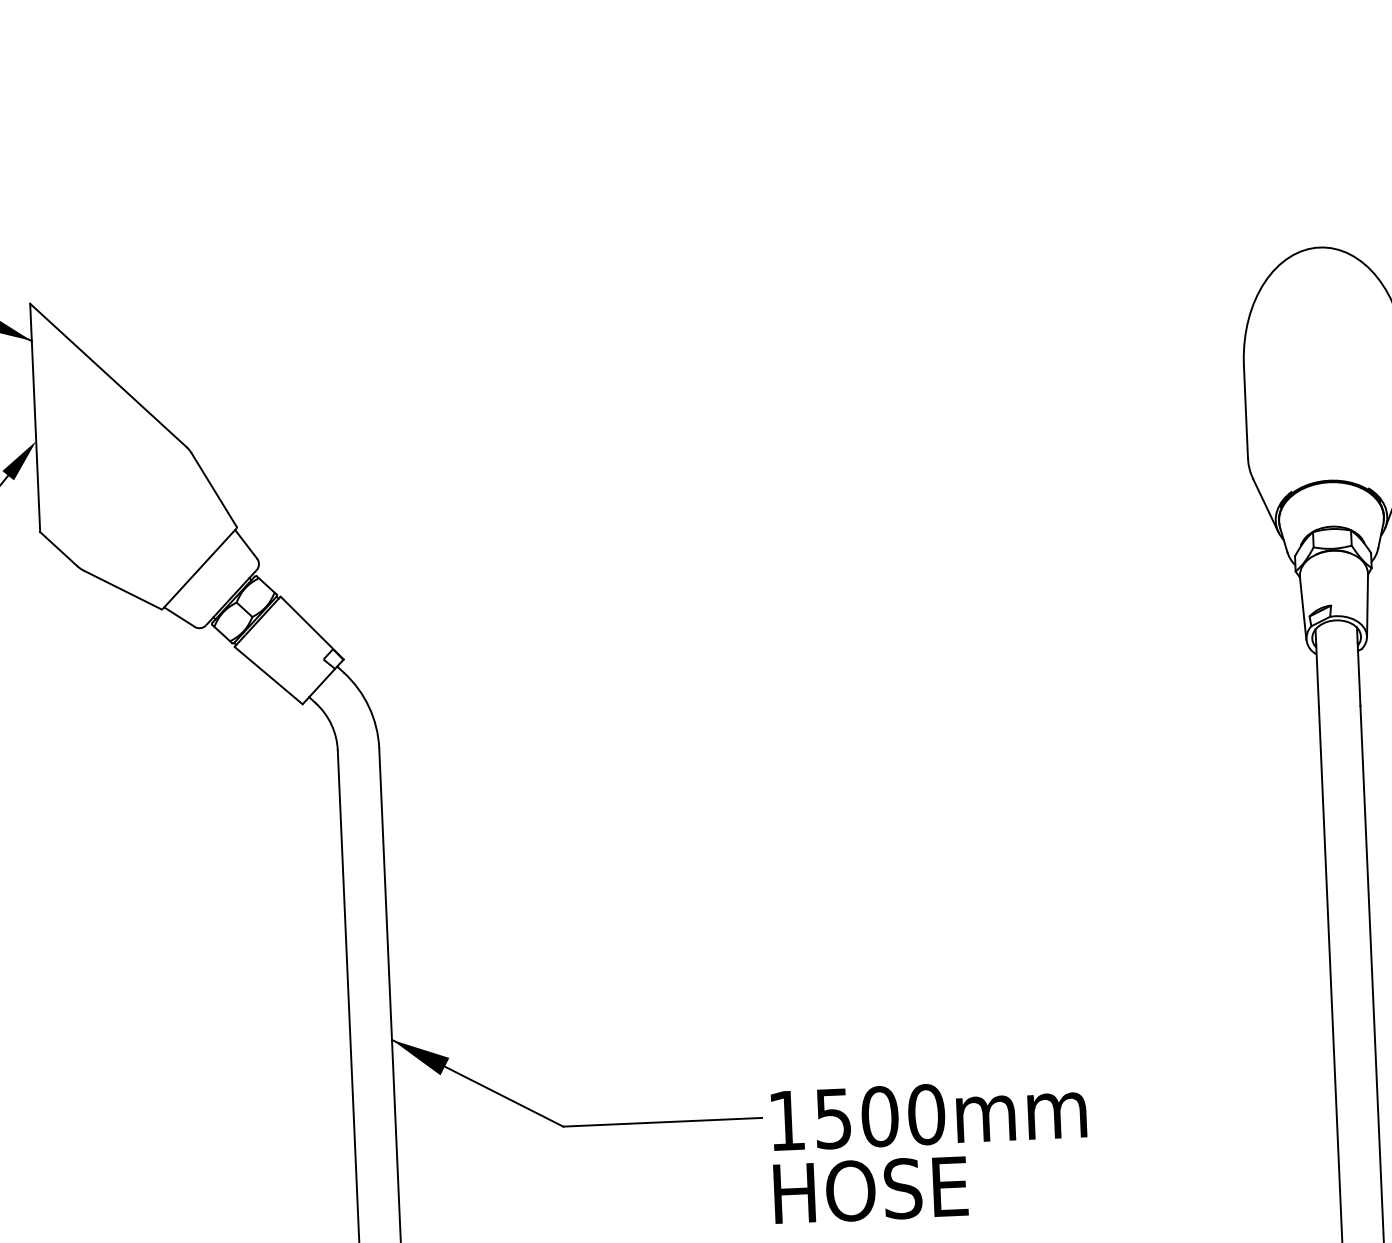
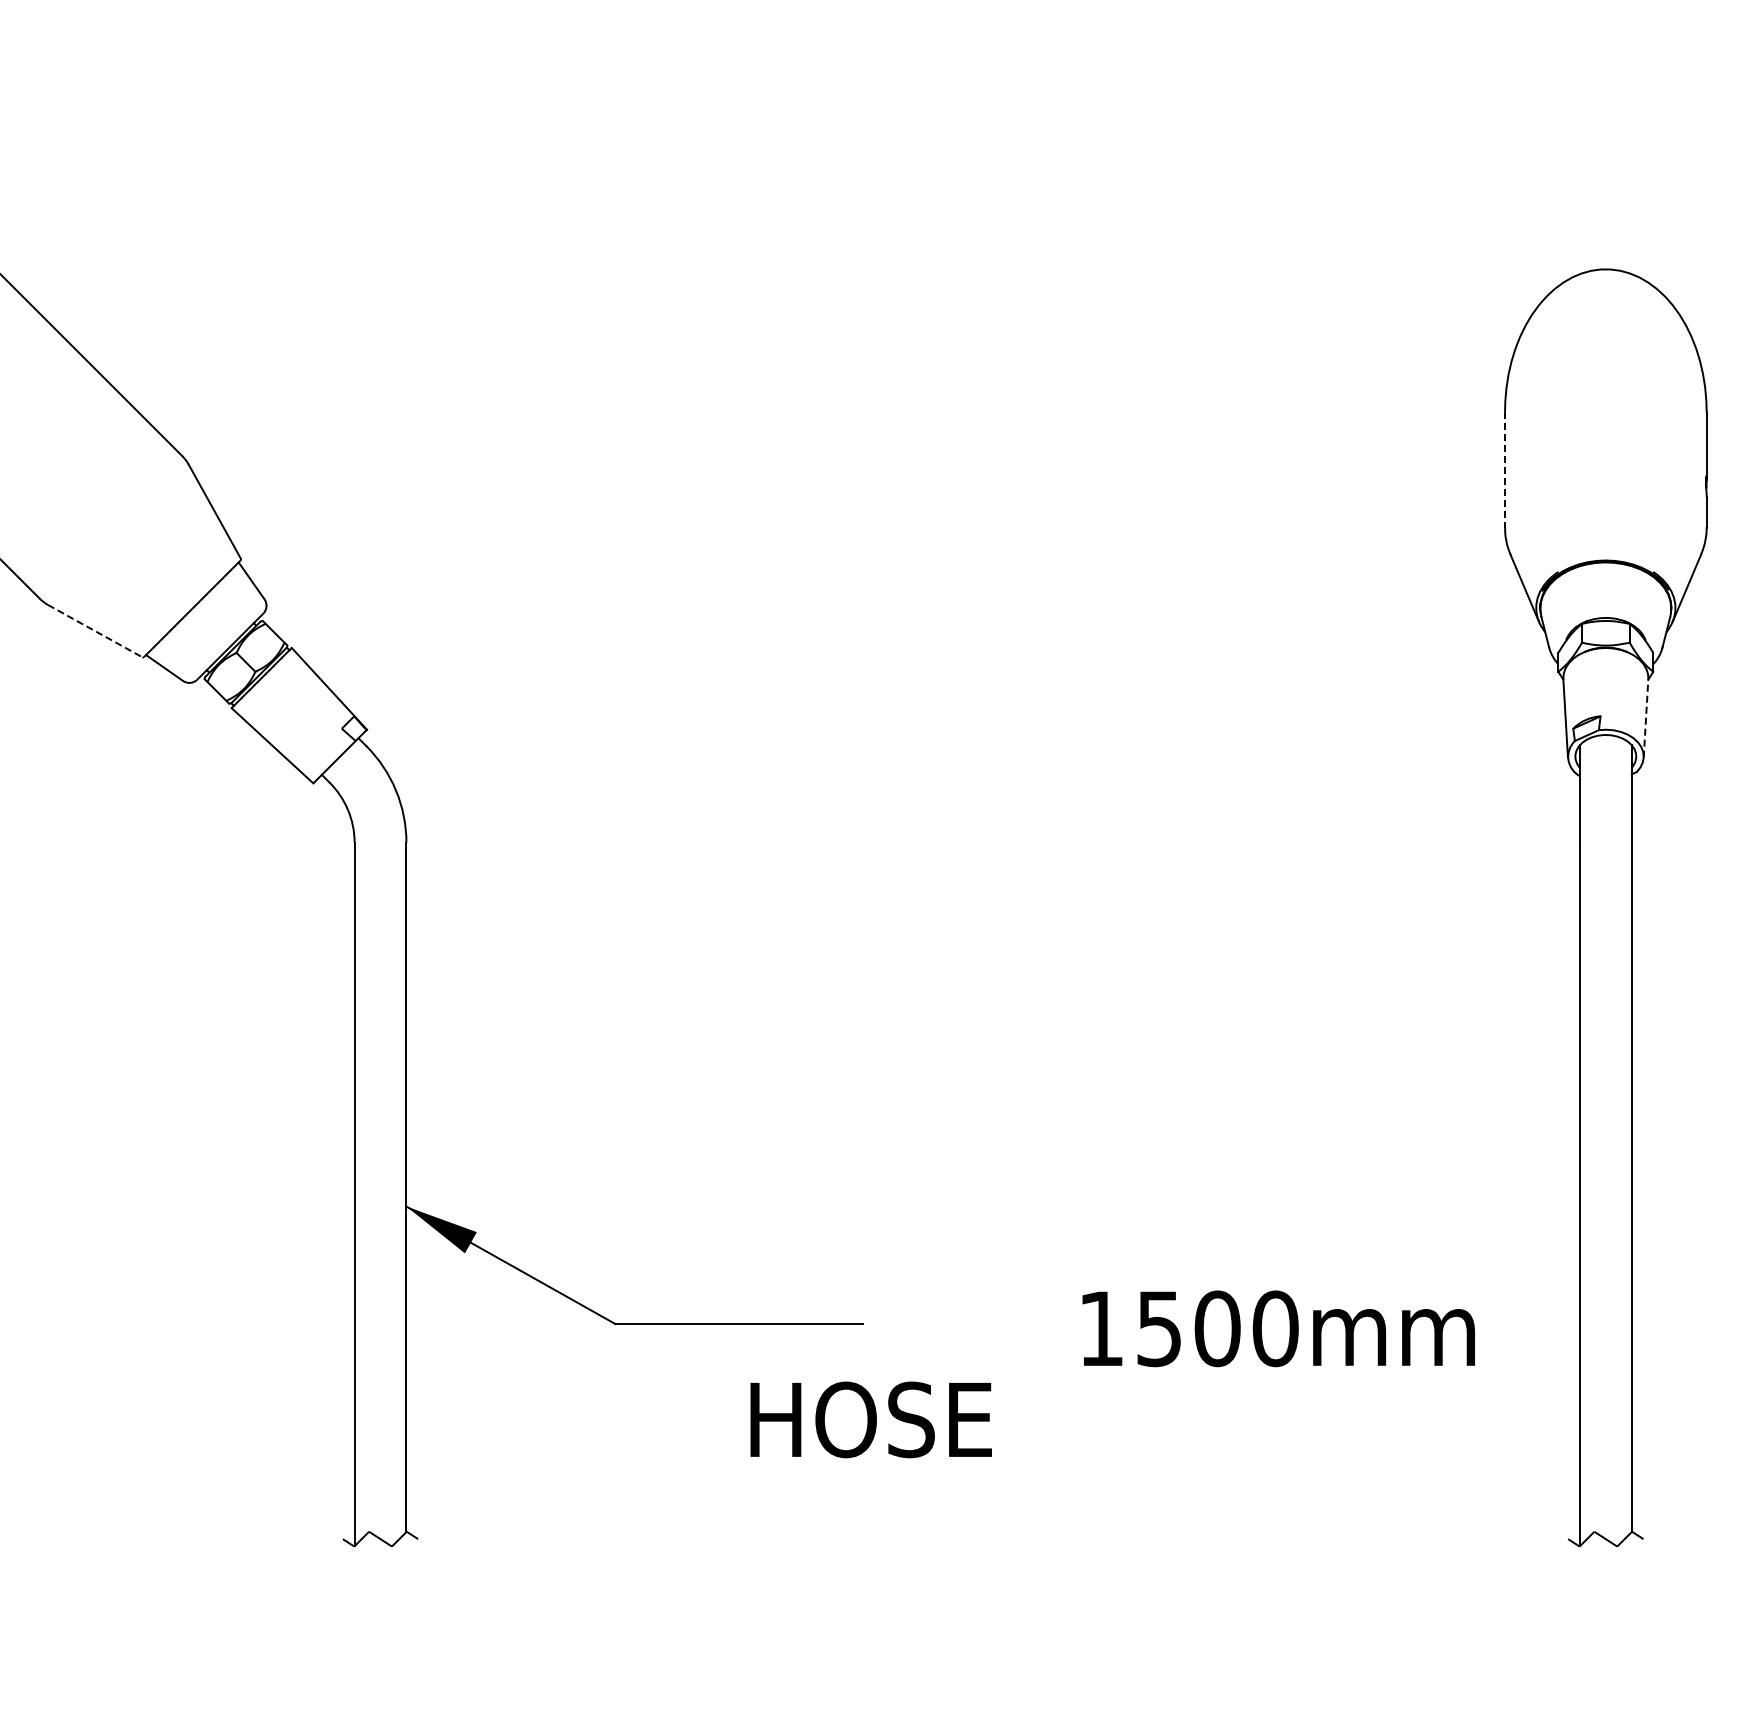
line: (1246, 411) -> (1505, 469), solid -> dashed
line: (122, 590) -> (95, 631), solid -> dashed
line: (1367, 604) -> (1646, 717), solid -> dashed
text: (928, 1114) -> (1278, 1328), moved
text: (870, 1189) -> (870, 1419), moved

